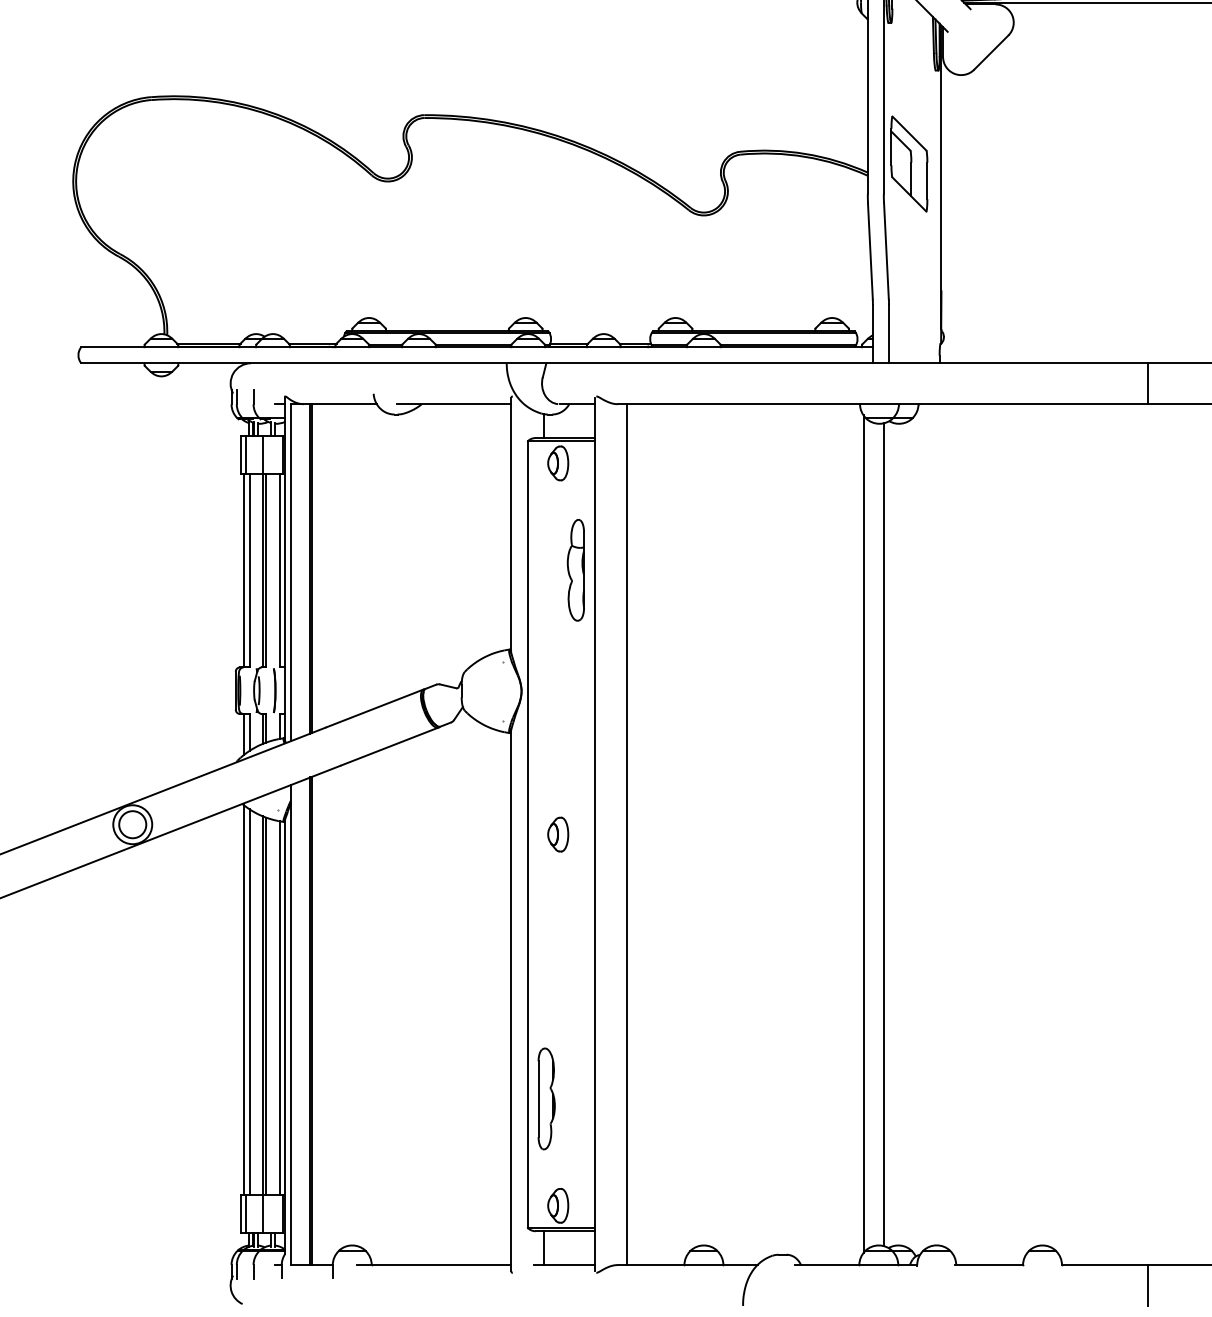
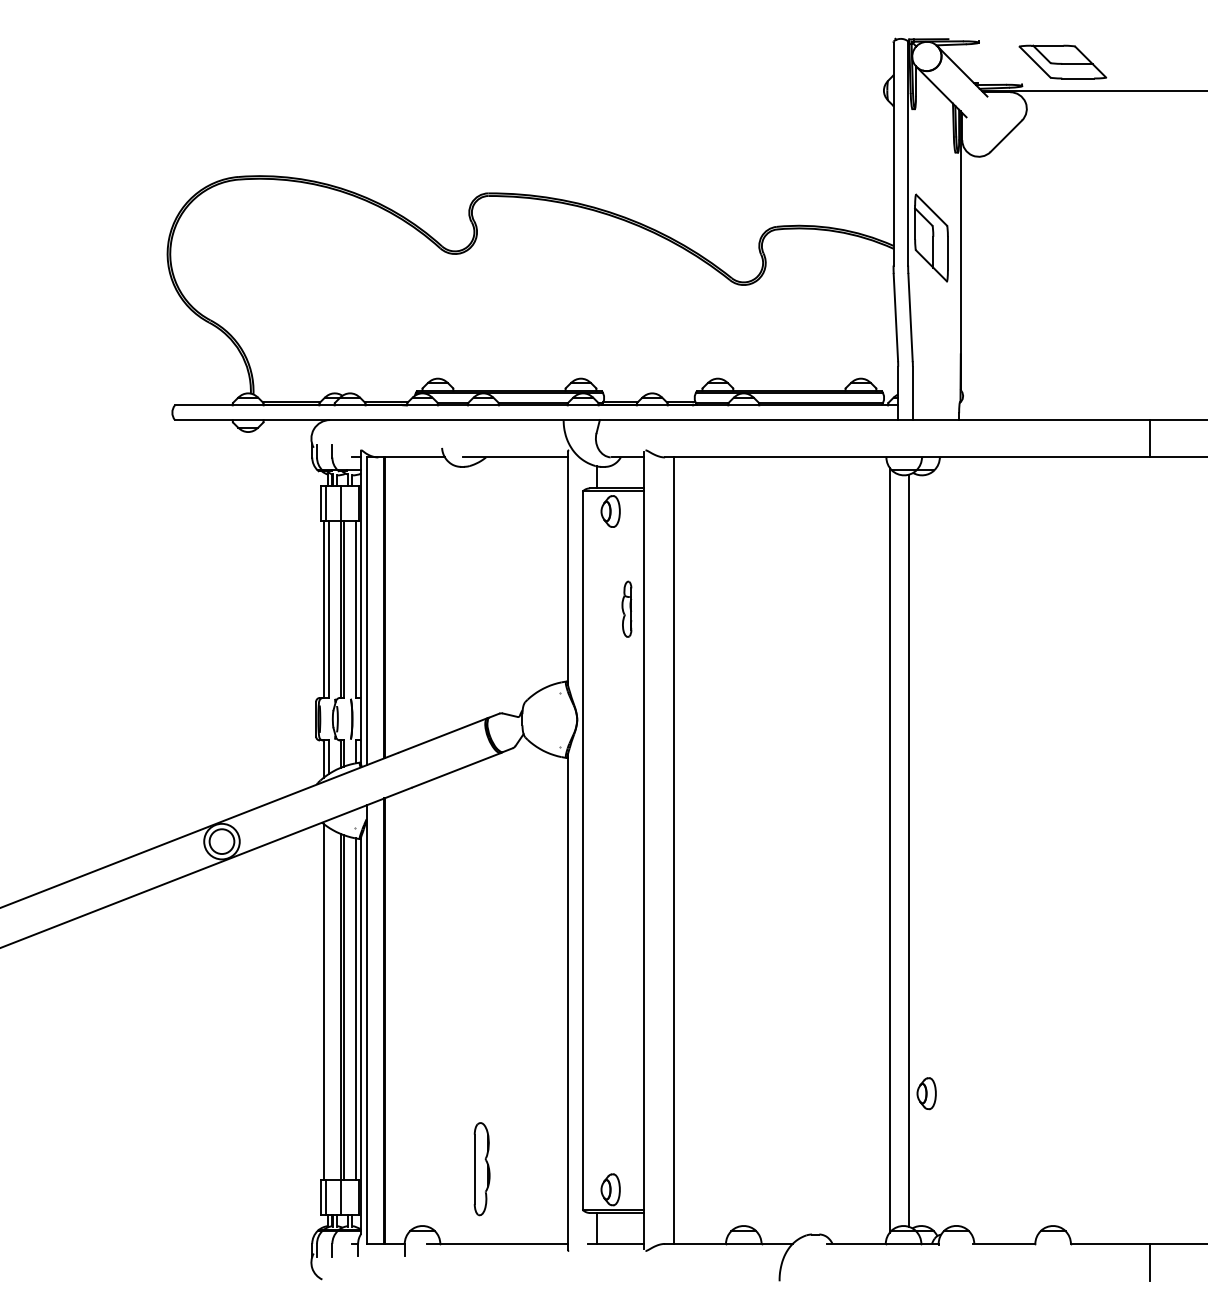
part: (575, 570) -> (626, 609), size x0.6
part: (558, 834) -> (926, 1093), moved
line: (249, 1001) -> (328, 1003), removed
part: (545, 1099) -> (481, 1169), moved

